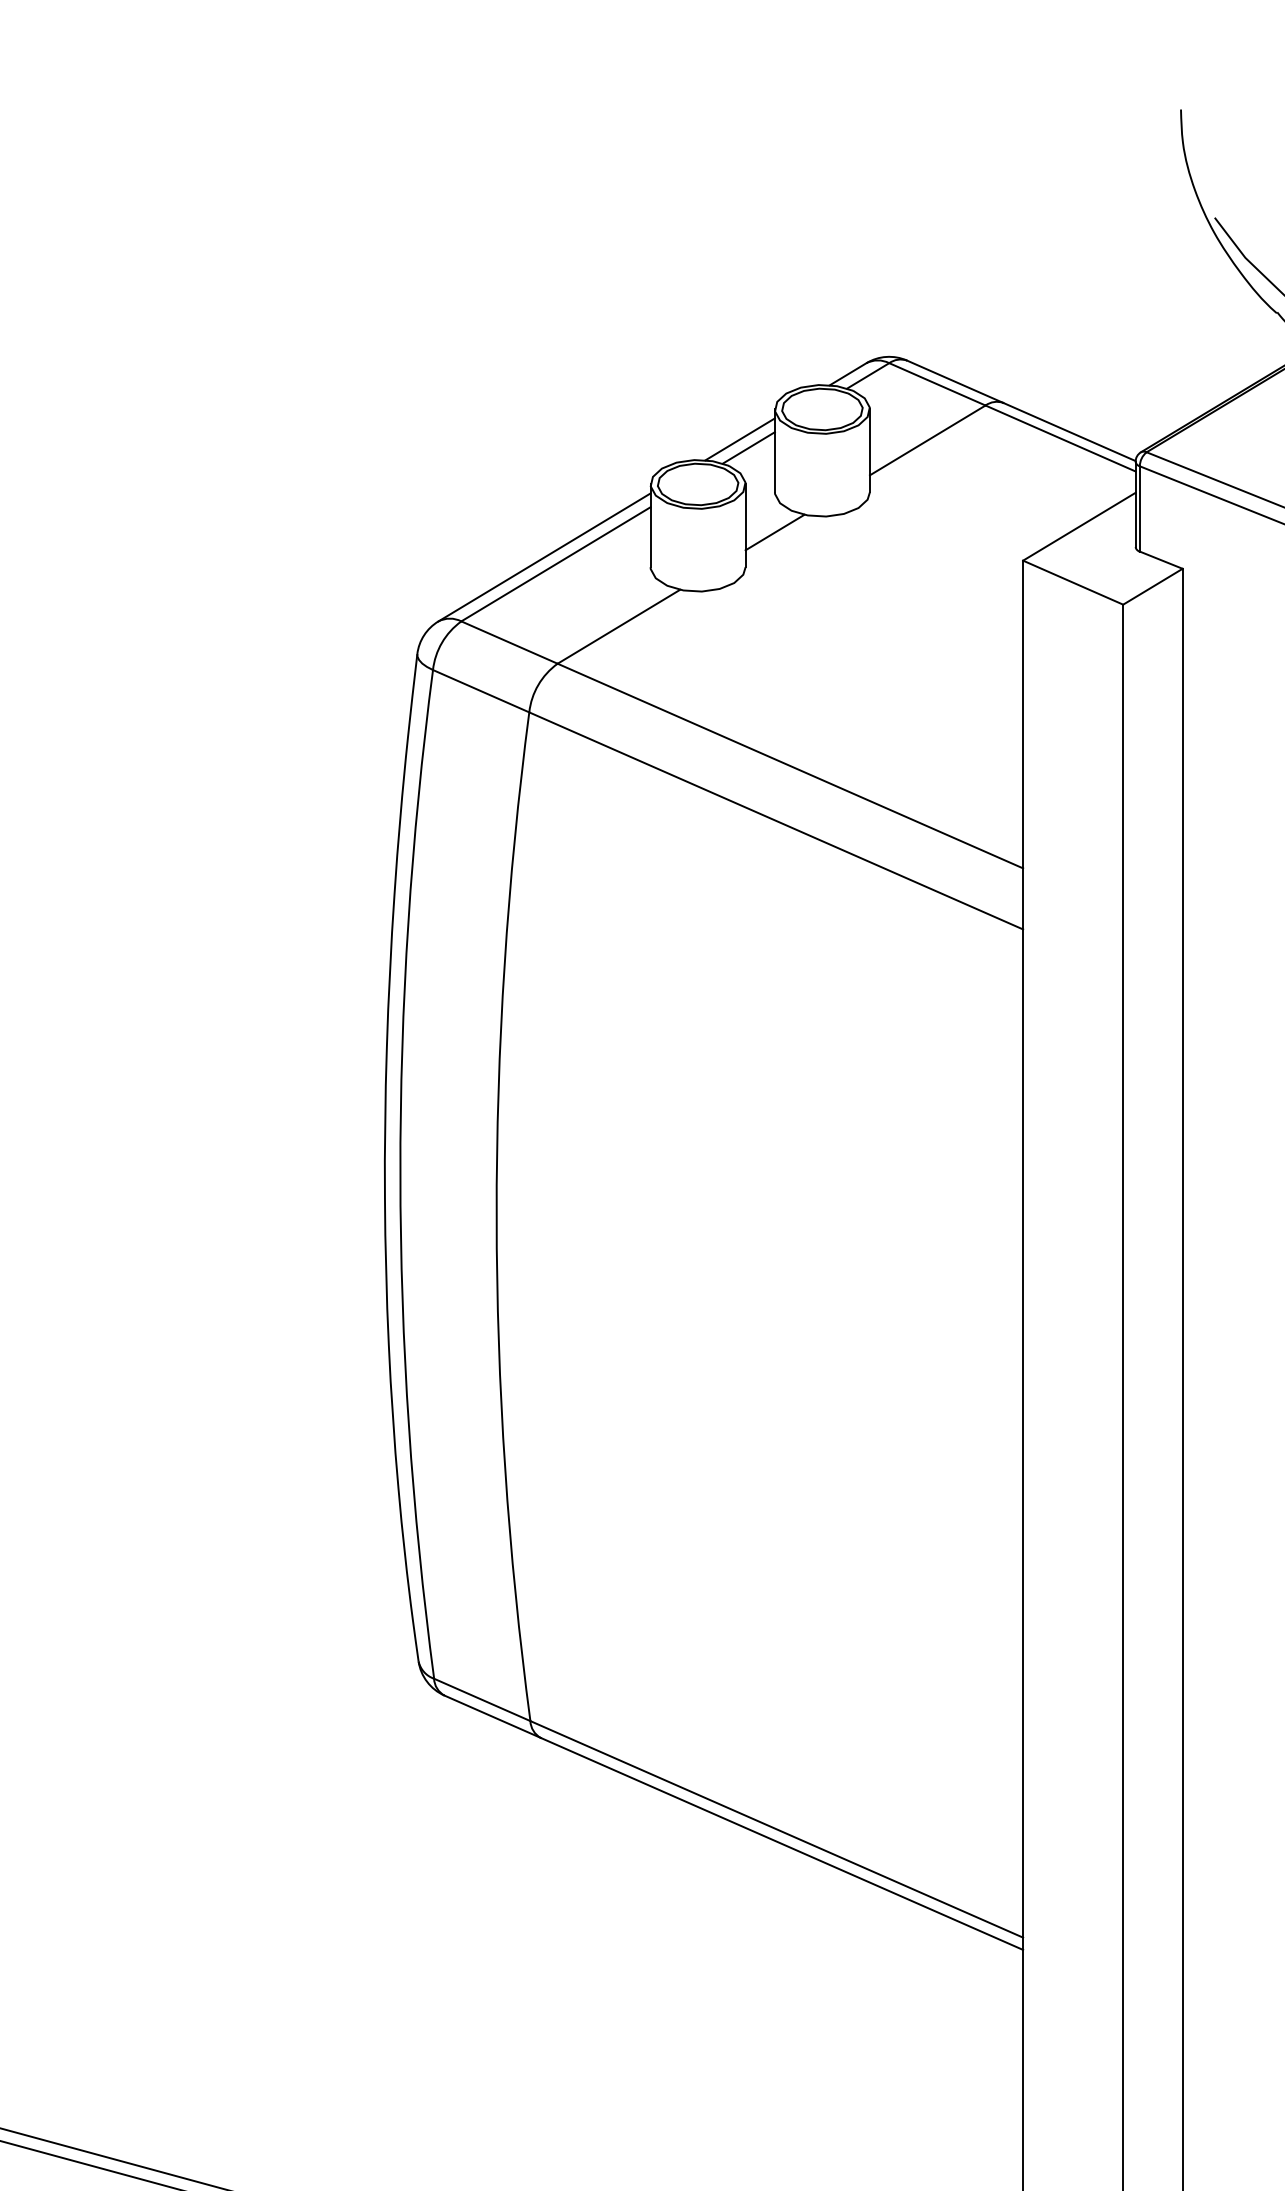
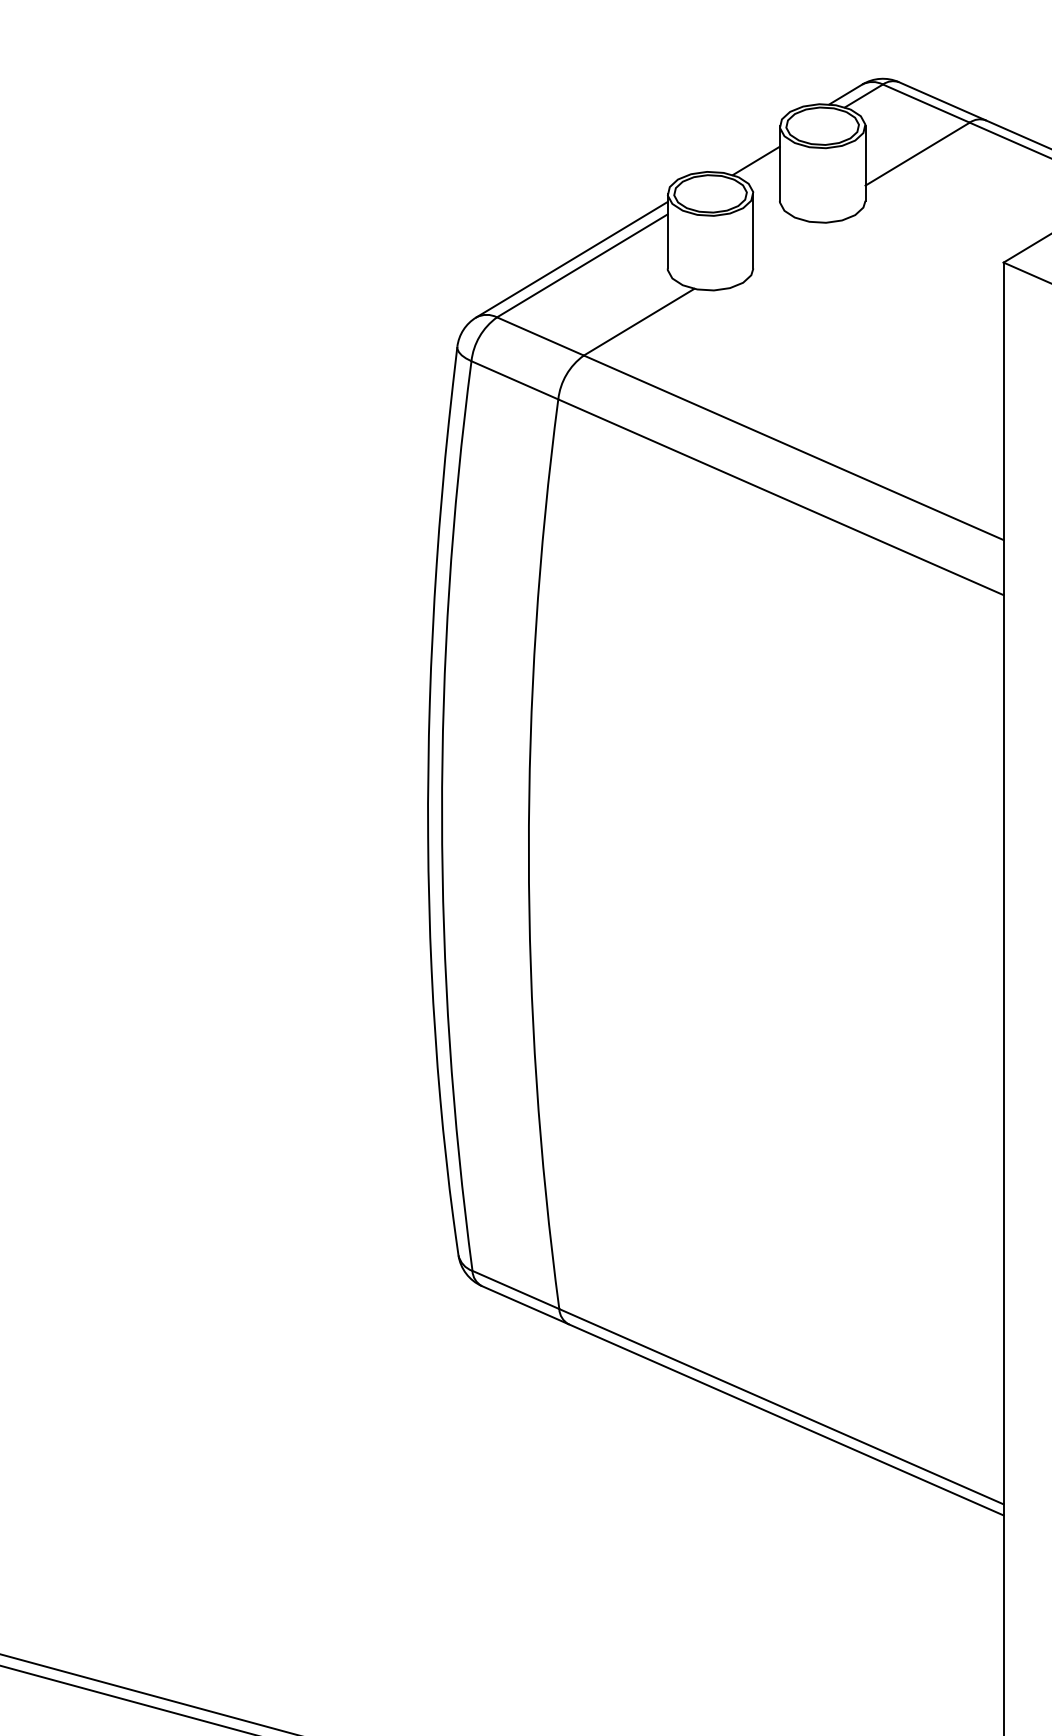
line: (739, 439) -> (747, 153), removed
line: (774, 532) -> (779, 237), removed

